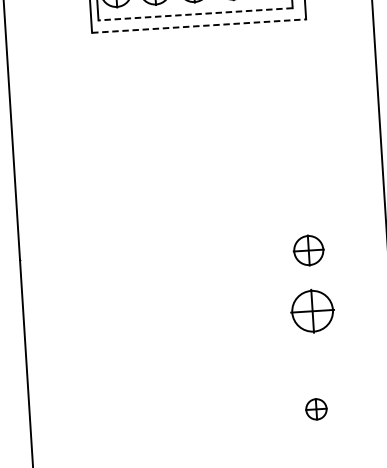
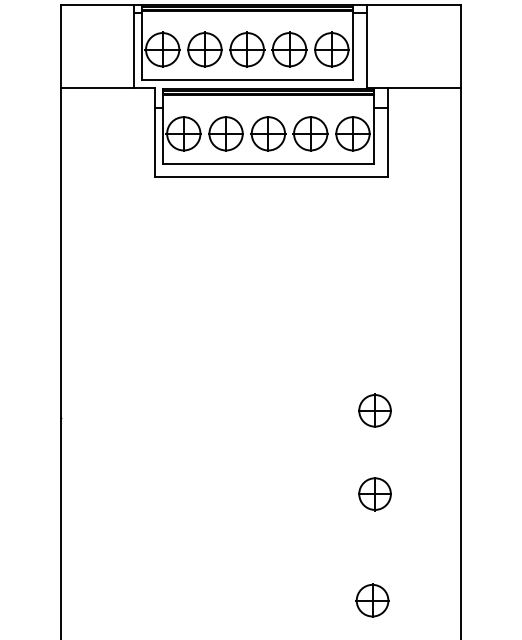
line: (195, 14) -> (268, 163), dashed -> solid
line: (199, 25) -> (271, 176), dashed -> solid
part: (308, 250) -> (374, 410), moved
part: (312, 311) -> (374, 494), size x0.71
part: (316, 409) -> (372, 600), size x1.43

